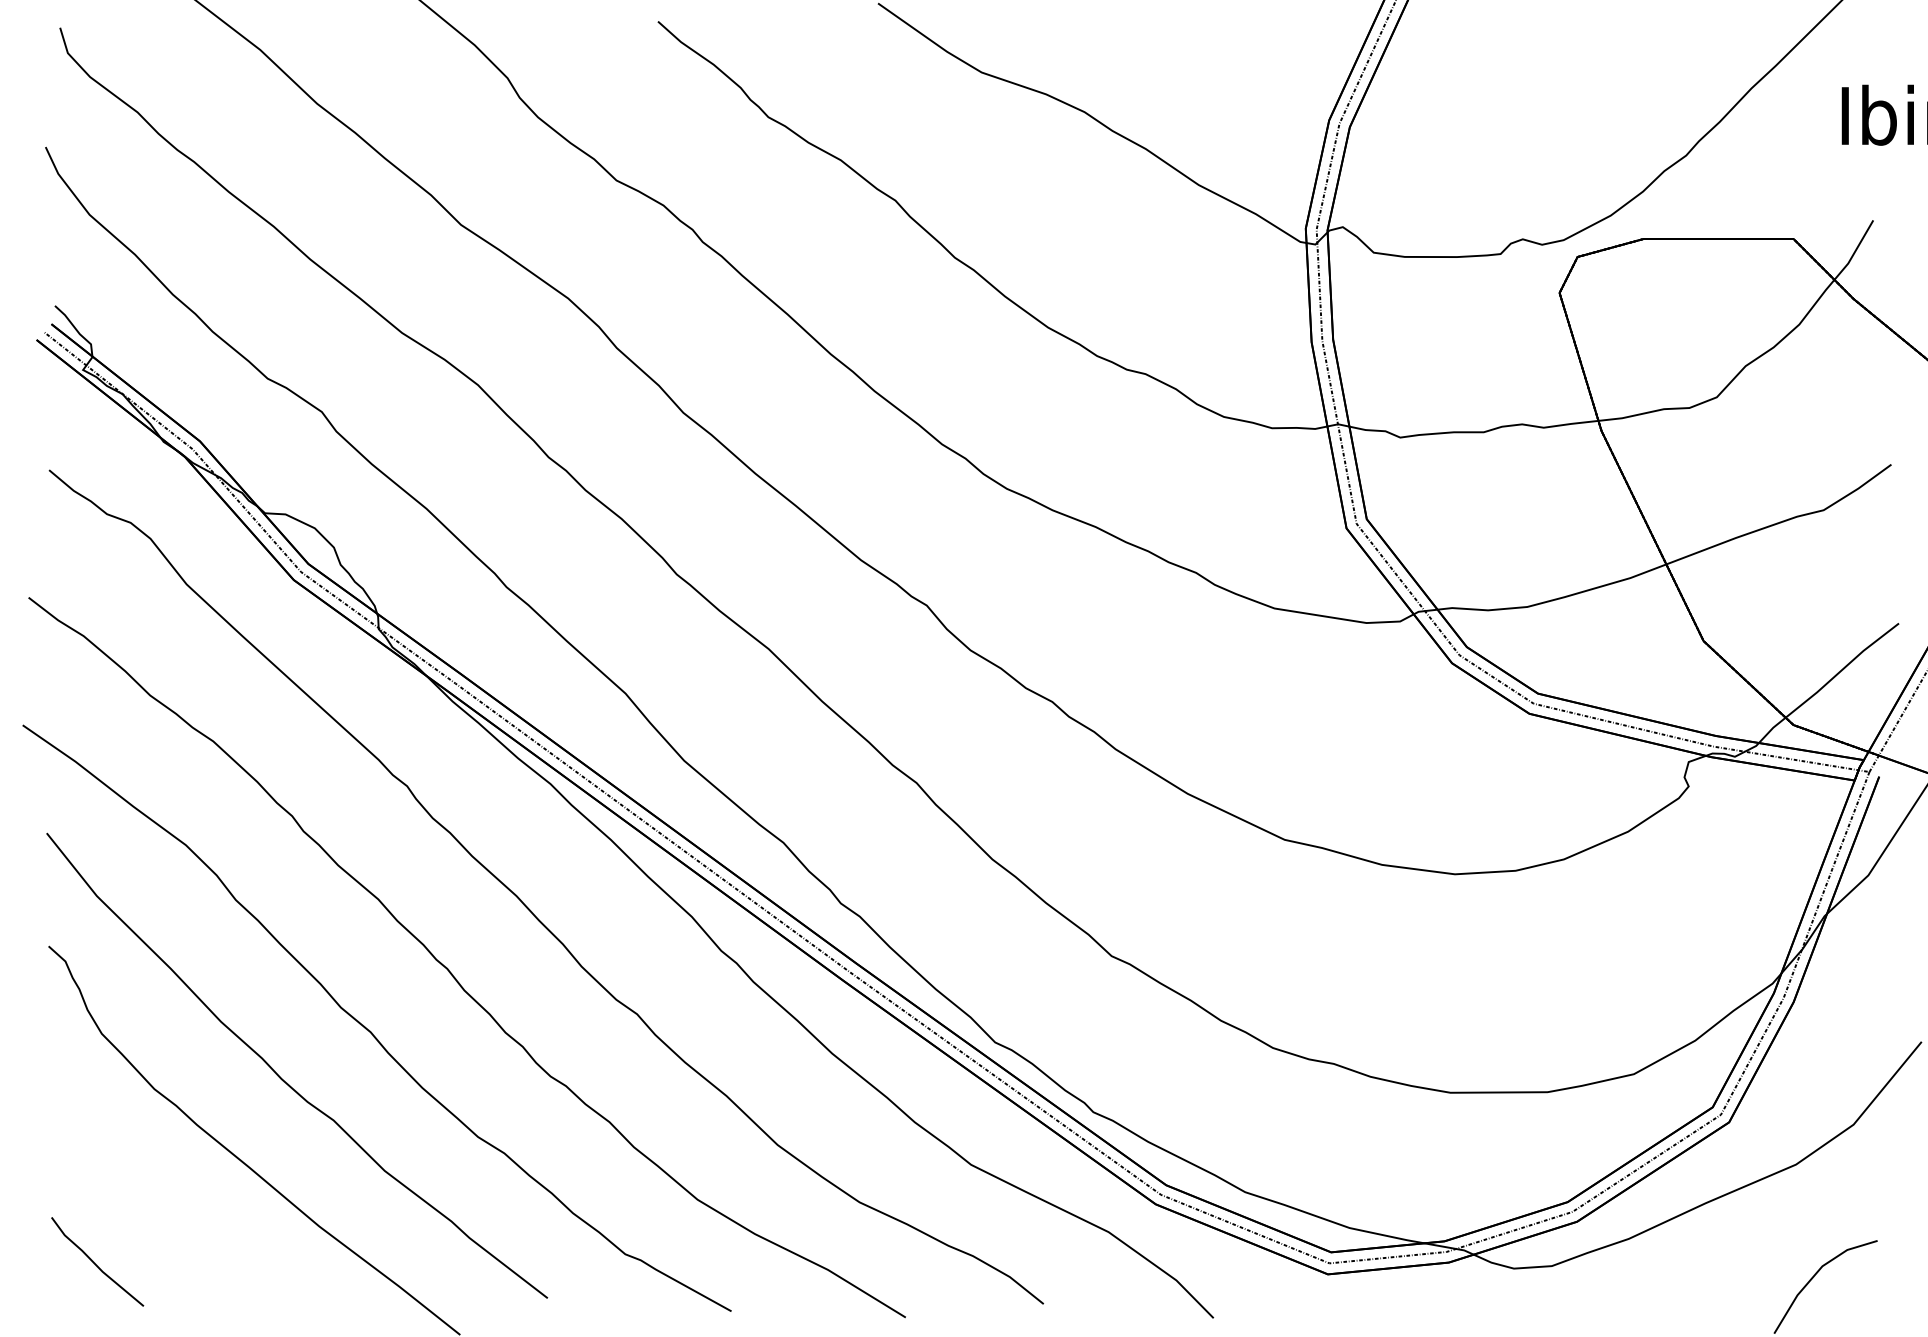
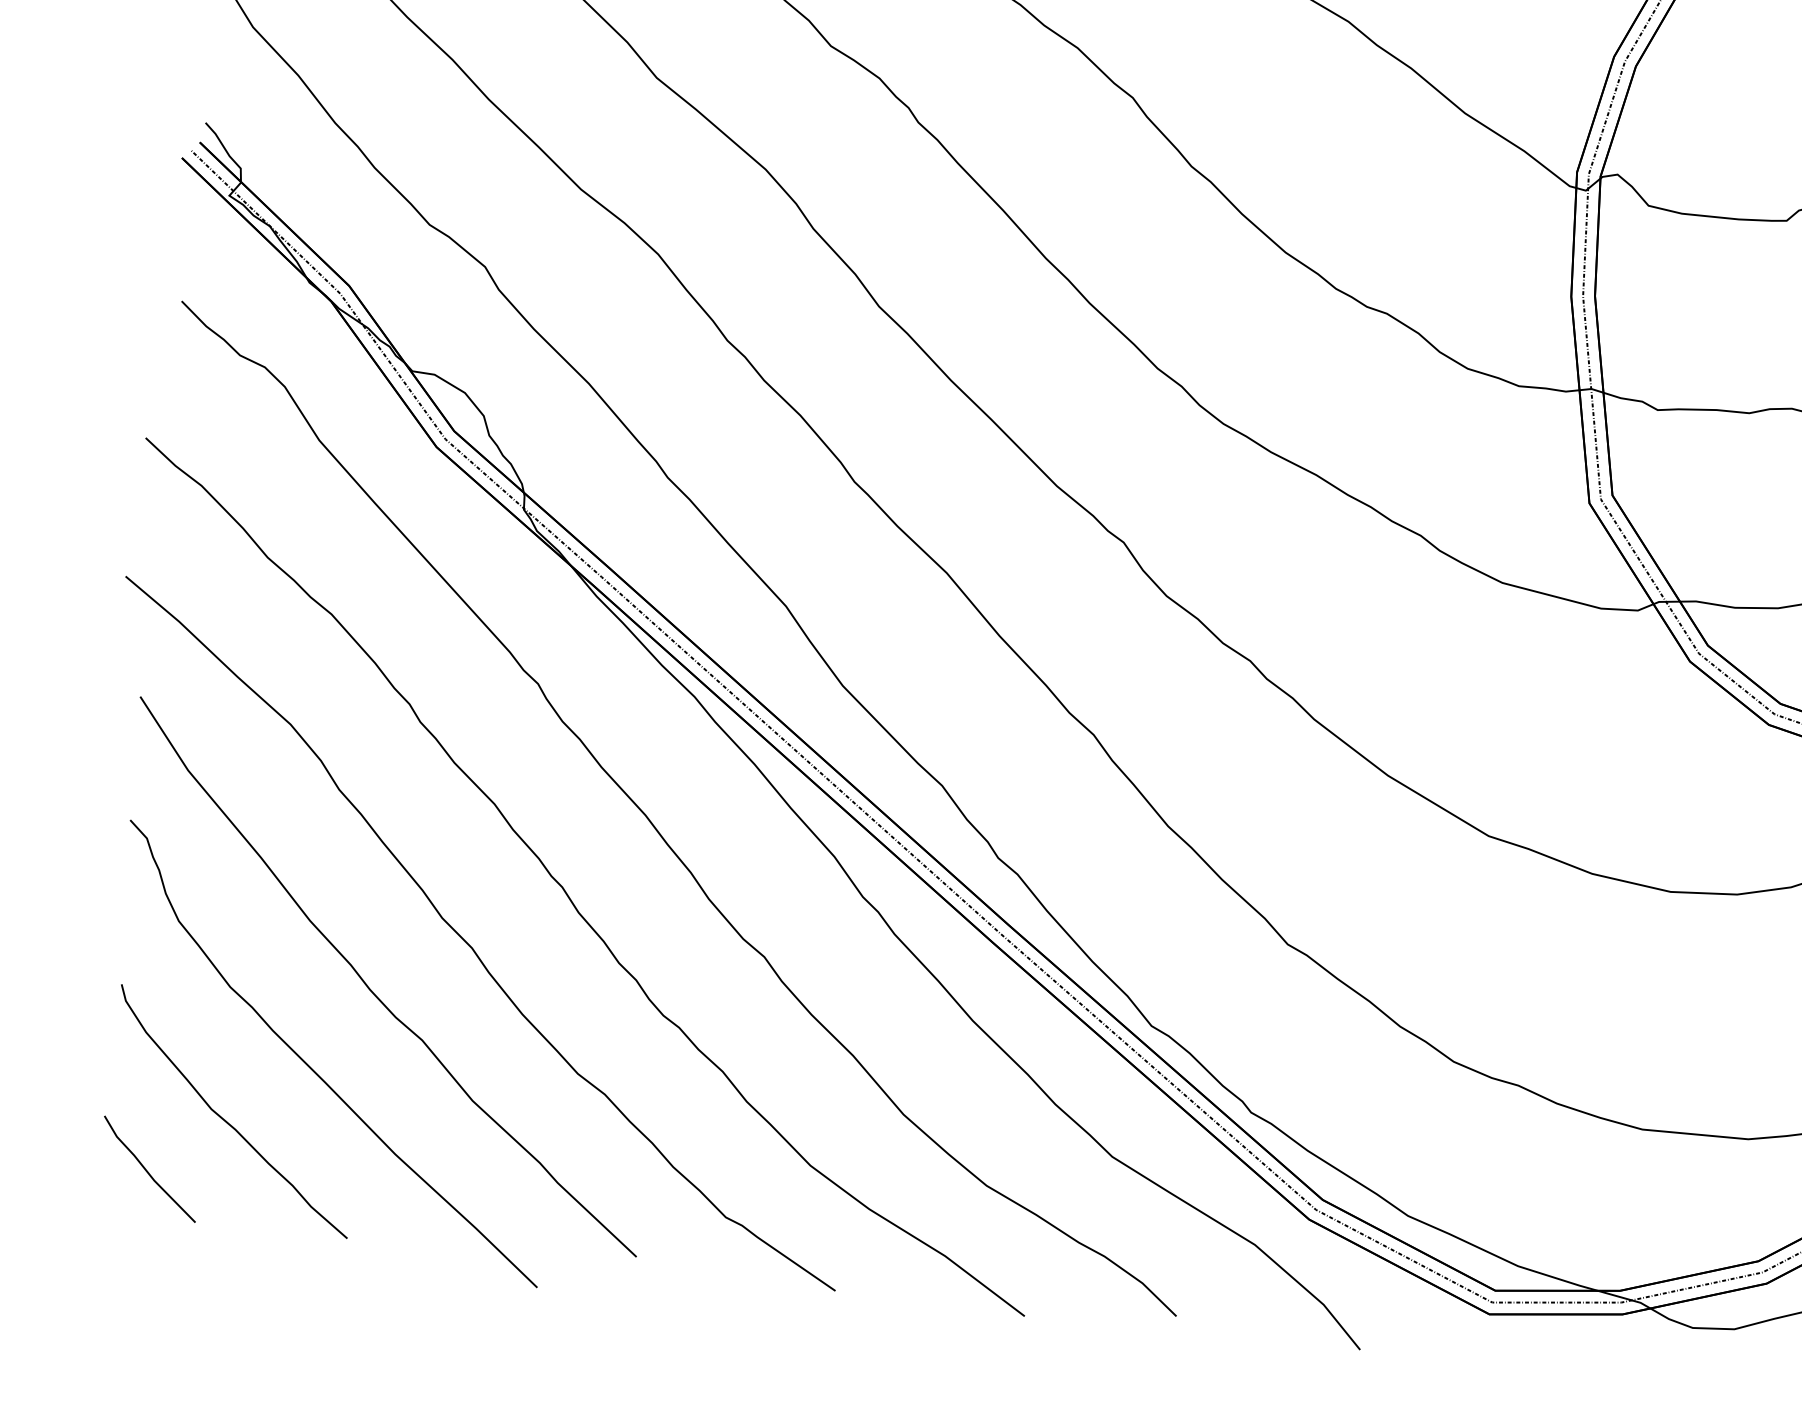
curve: (161, 1209) -> (225, 1119), added

